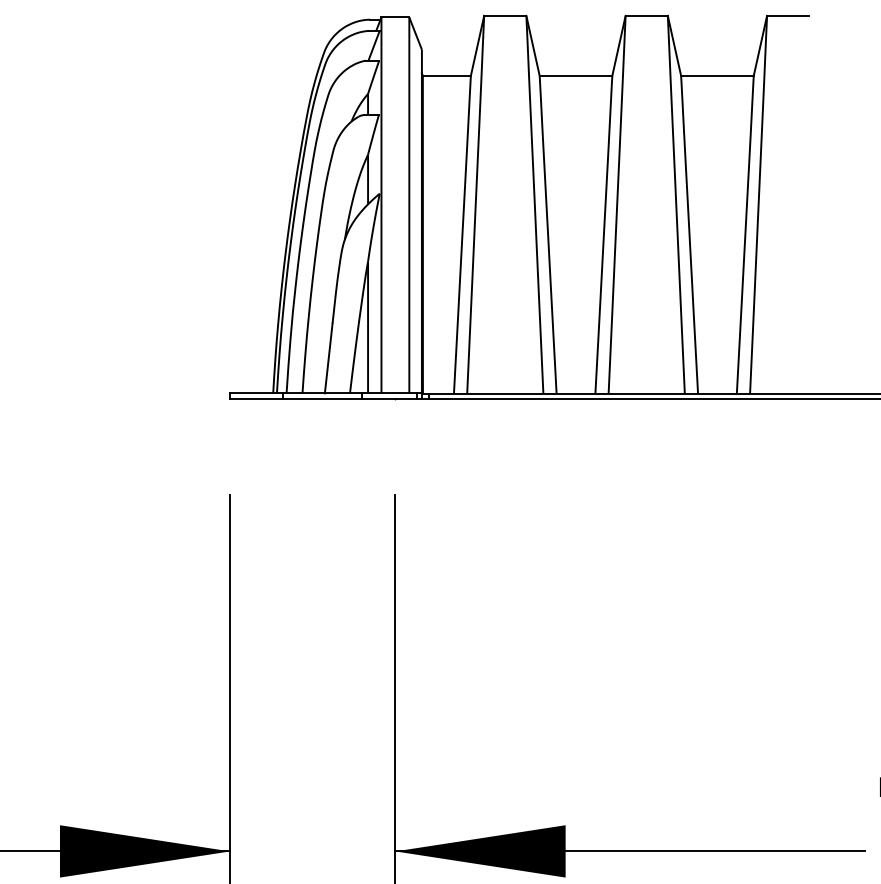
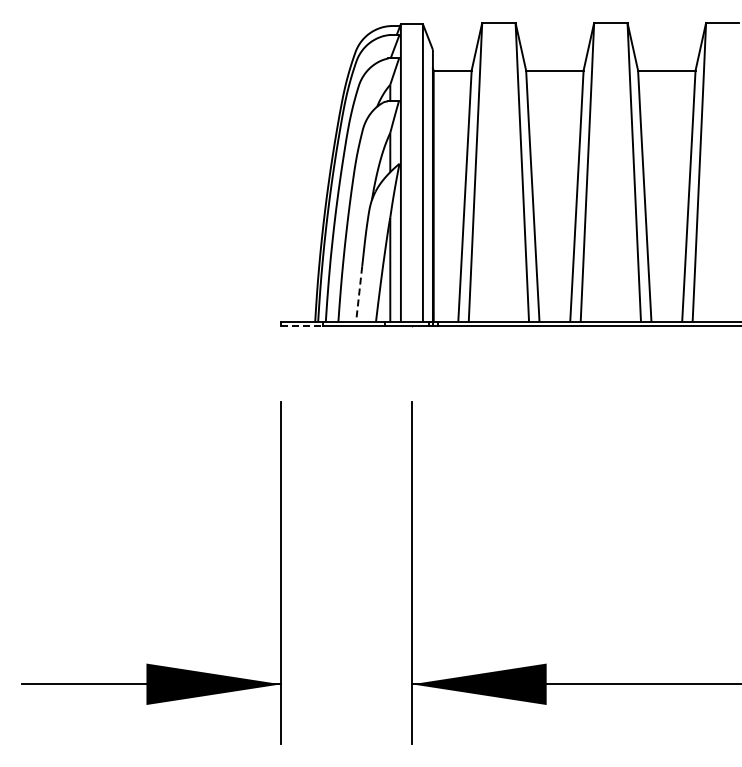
line: (329, 358) -> (359, 294), solid -> dashed
line: (257, 399) -> (302, 326), solid -> dashed

